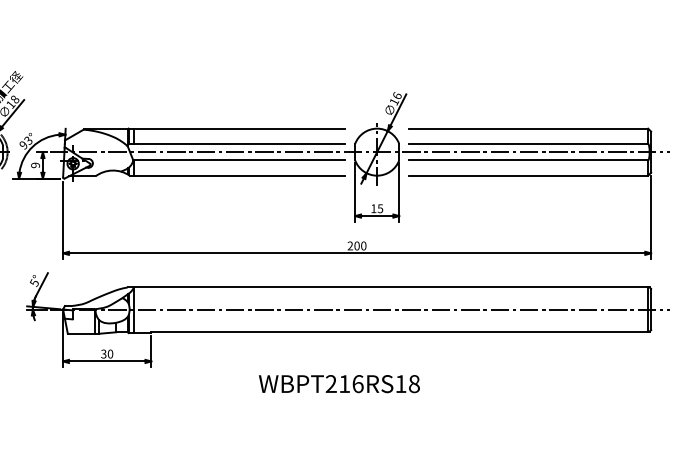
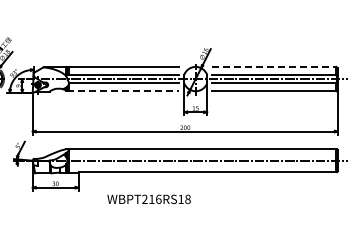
line: (529, 127) -> (274, 66), solid -> dashed
line: (238, 176) -> (123, 91), solid -> dashed
text: (338, 382) -> (148, 198), moved

